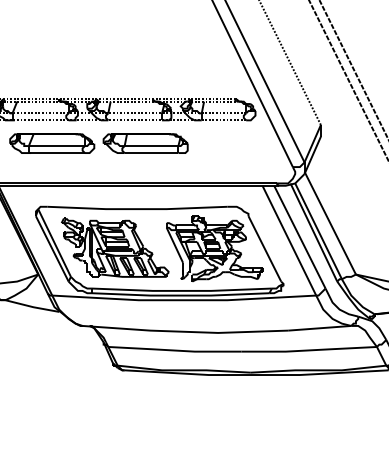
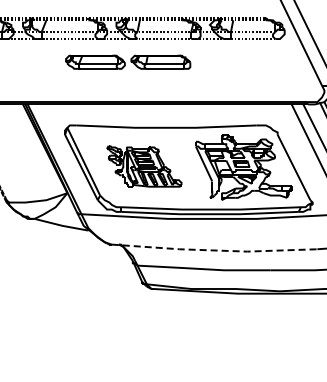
part: (98, 143) -> (127, 62), size x0.7
part: (115, 247) -> (144, 166), size x0.7
line: (186, 331) -> (215, 250), solid -> dashed

